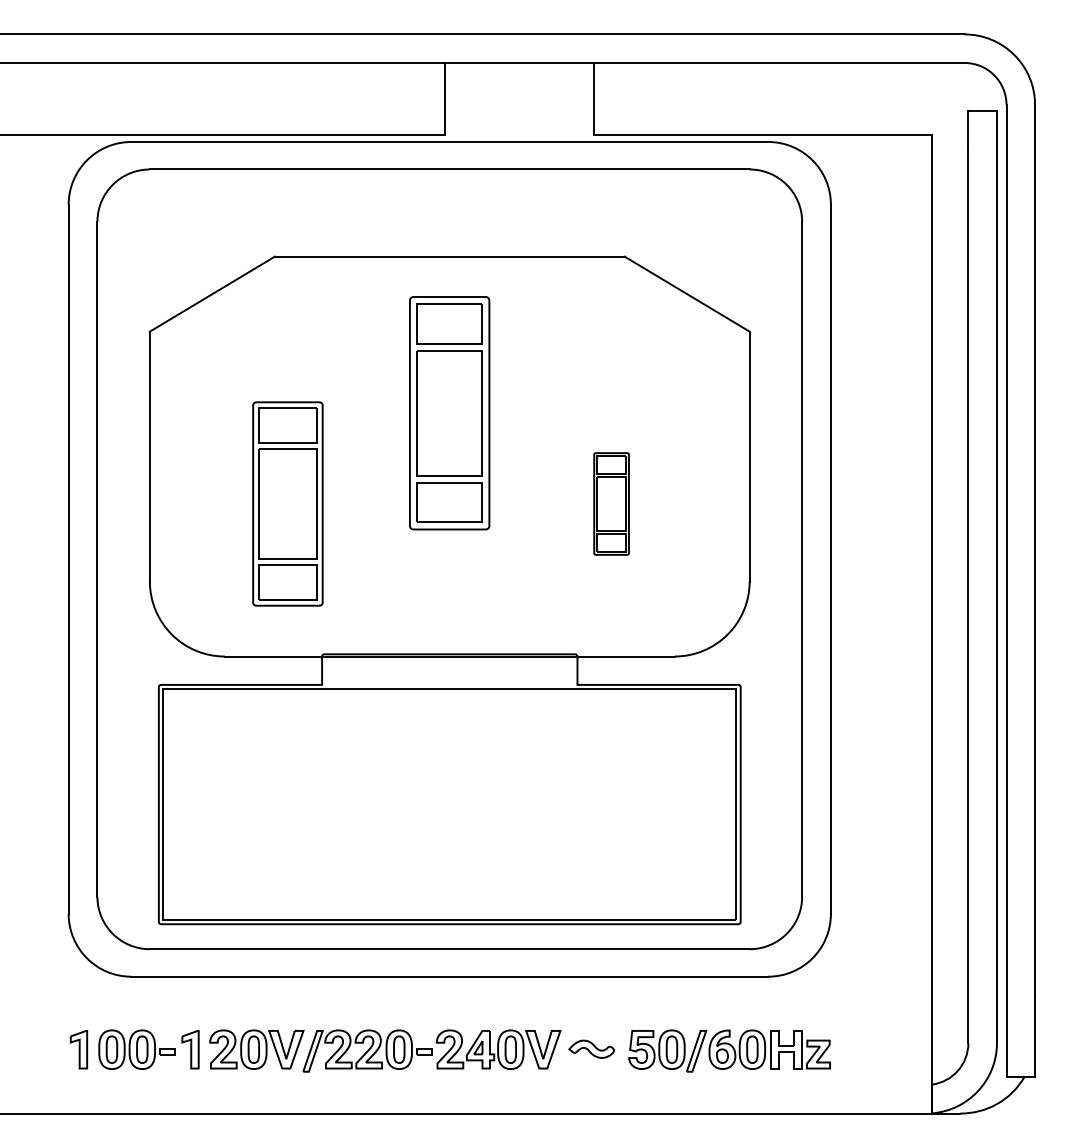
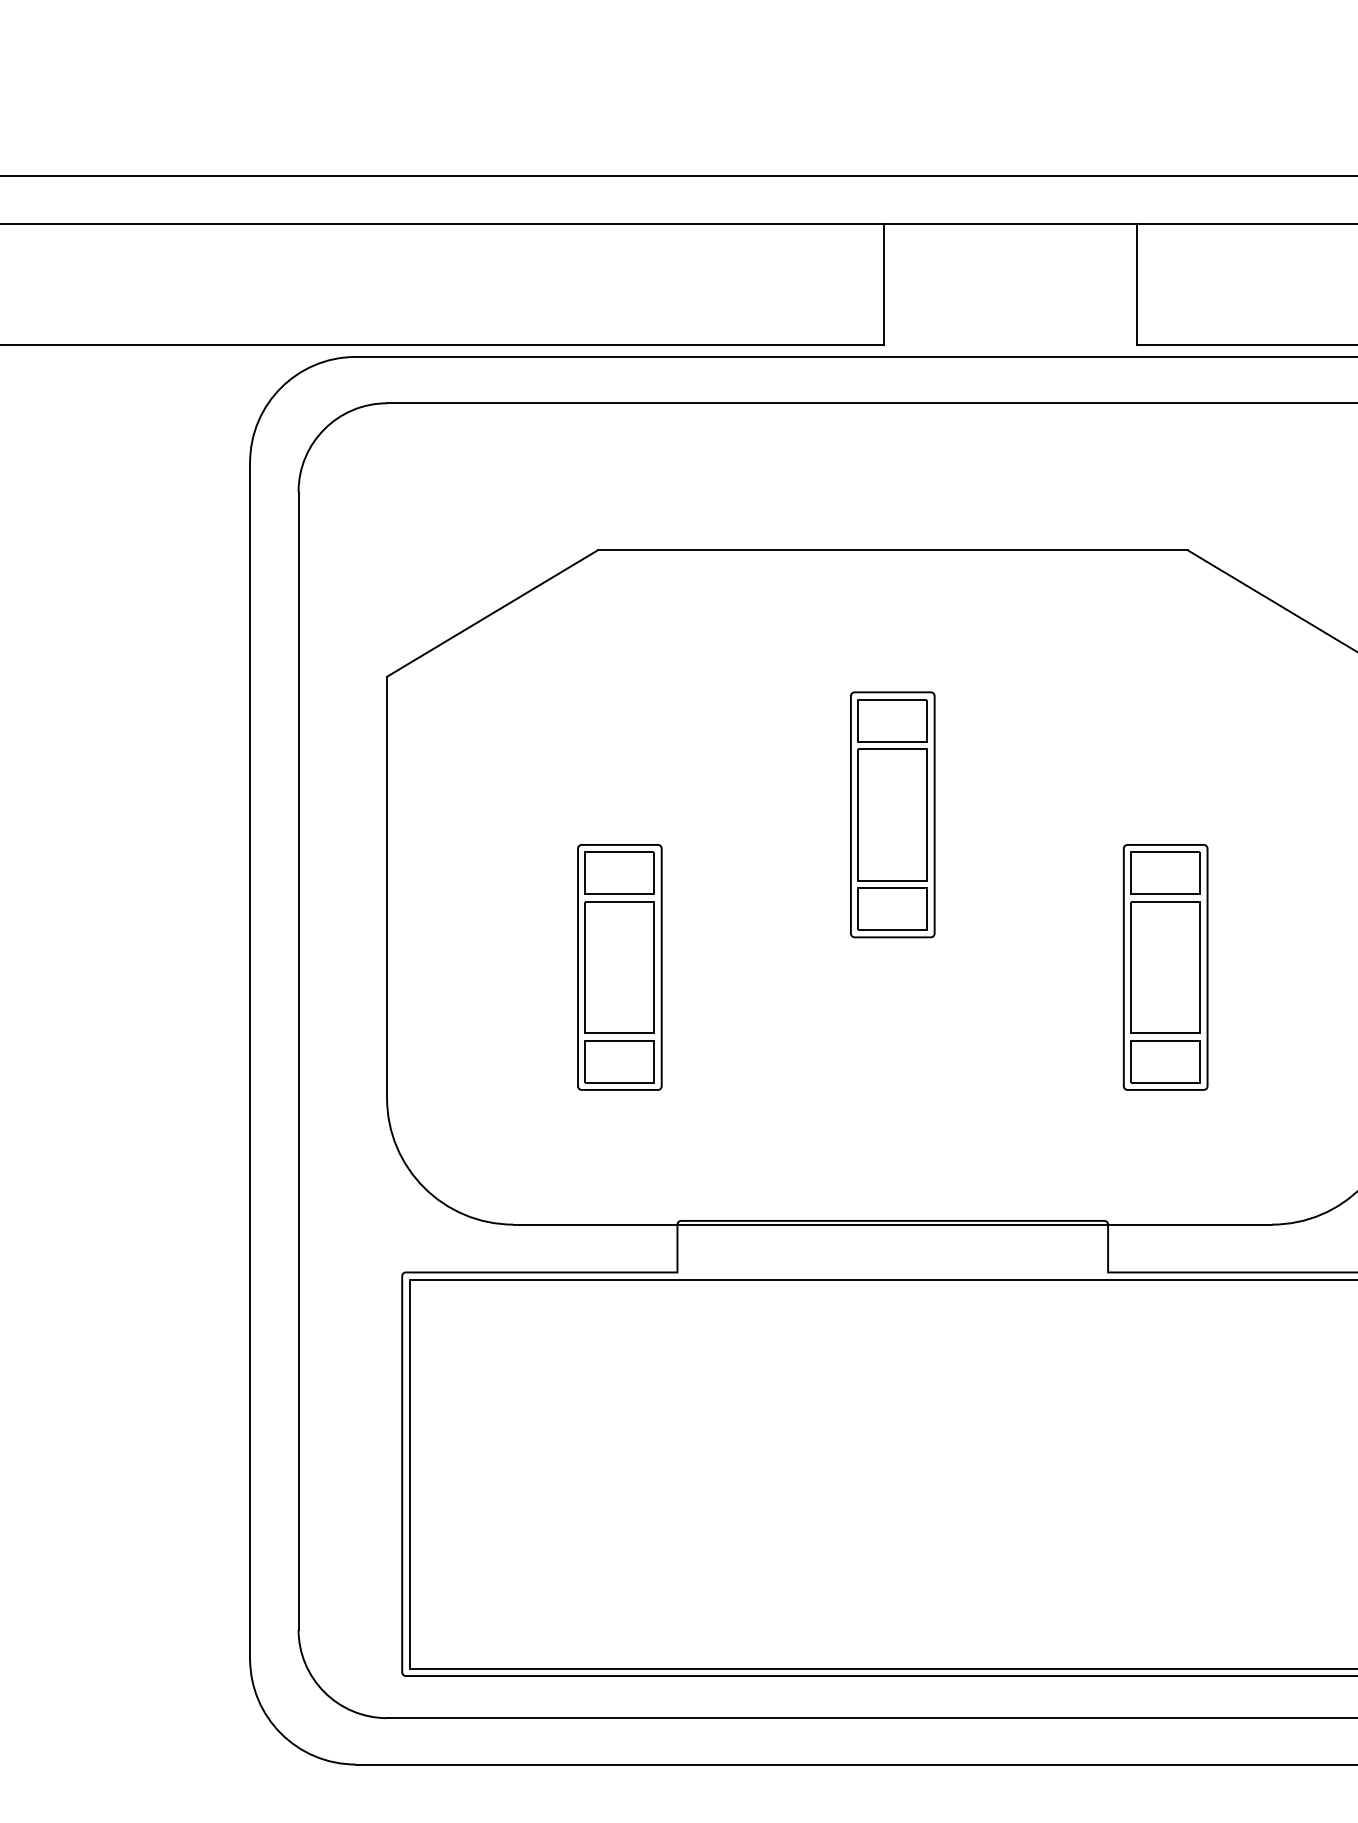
part: (449, 413) -> (892, 814), size x0.62
part: (287, 503) -> (619, 966), size x0.71
part: (611, 503) -> (1165, 966), size x1.43

